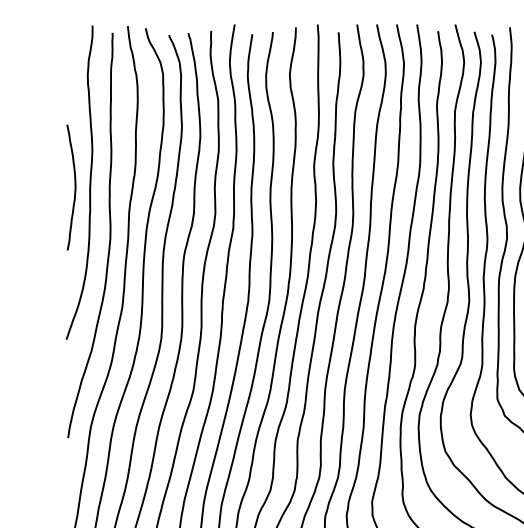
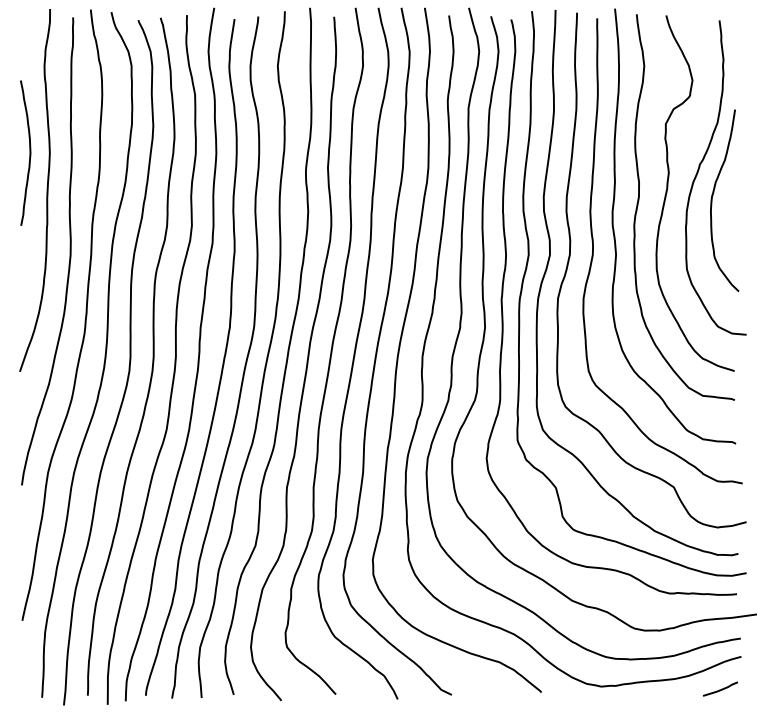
curve: (74, 187) -> (29, 152), moved

